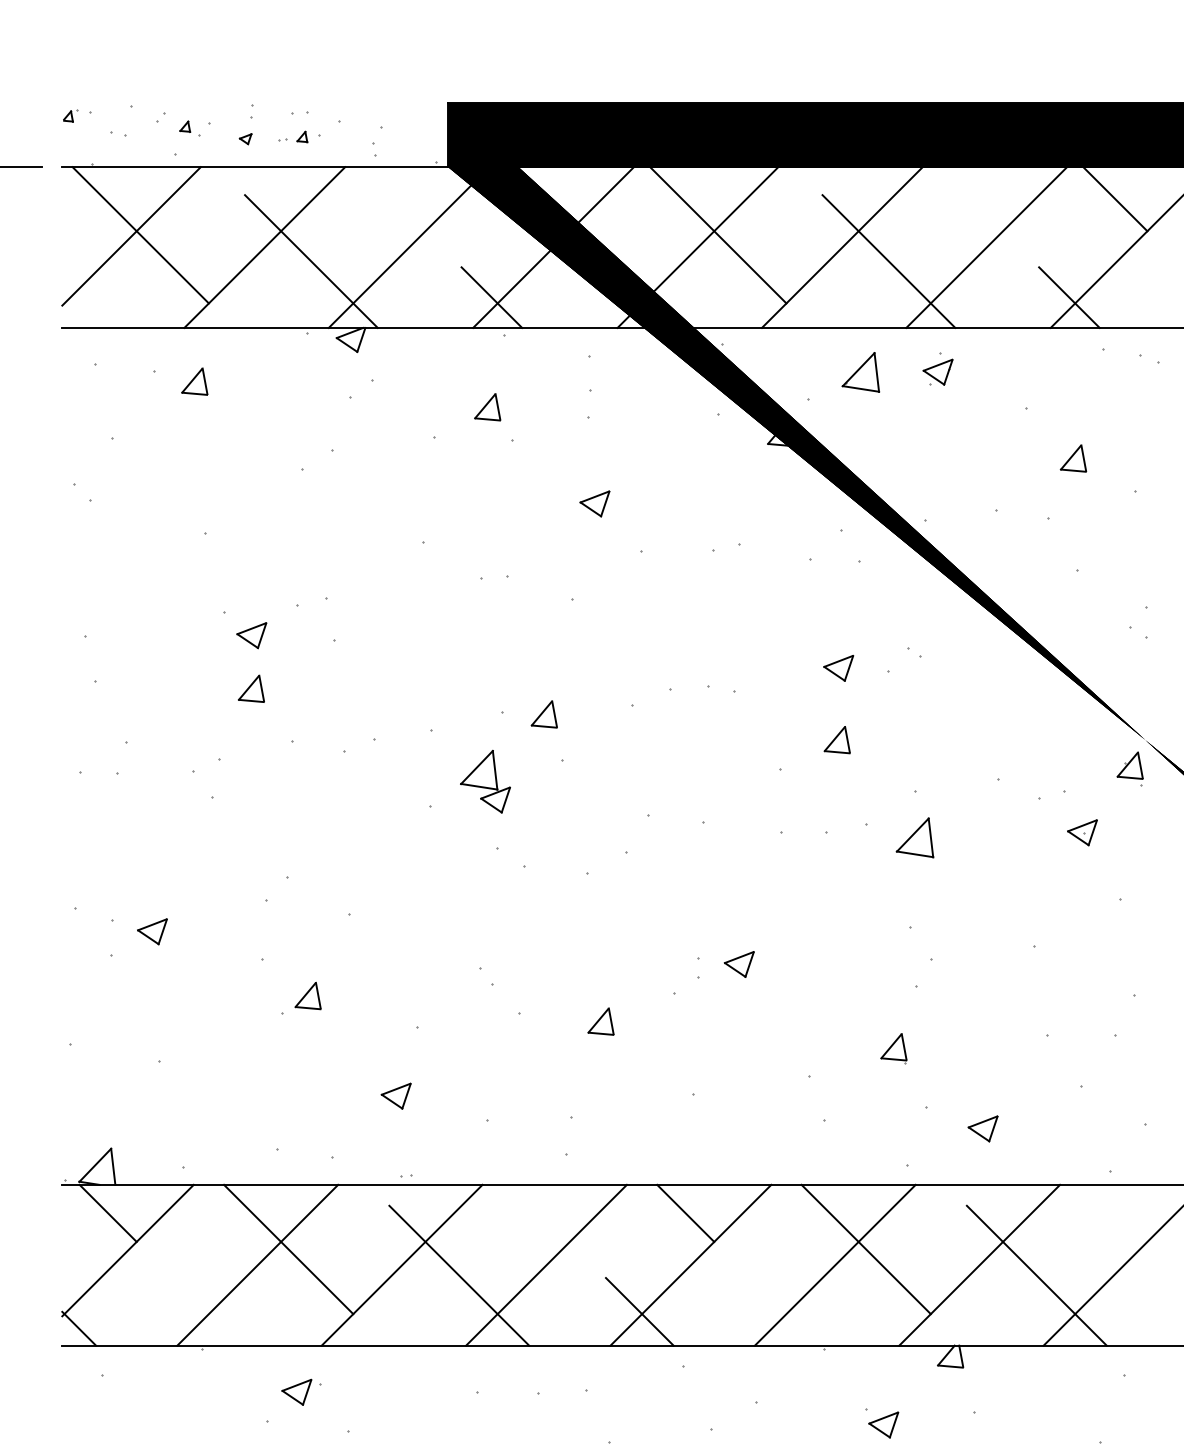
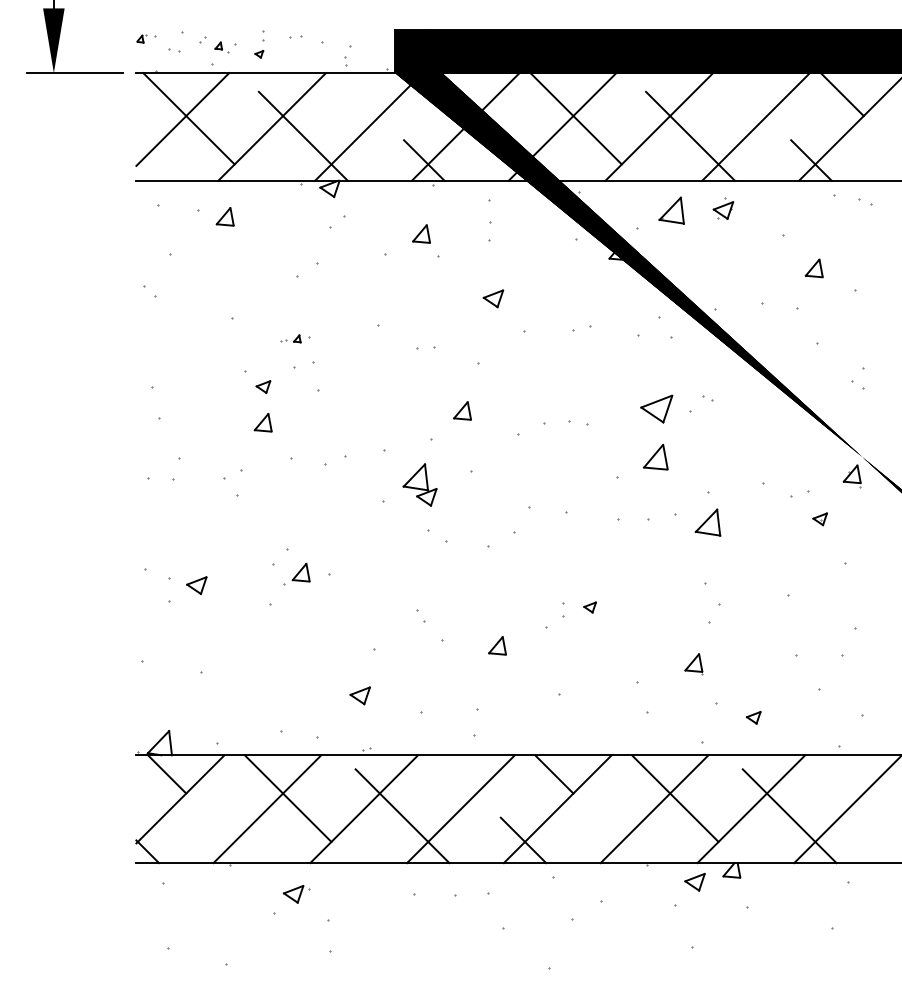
part: (299, 136) -> (295, 338), moved
part: (251, 634) -> (263, 386), size x0.7
part: (838, 667) -> (656, 408), size x1.6
part: (544, 713) -> (462, 410), moved
part: (836, 739) -> (655, 456), size x1.4
part: (1081, 833) -> (819, 519), size x0.7
part: (738, 964) -> (589, 607), size x0.6
part: (301, 998) -> (296, 574), moved
part: (982, 1128) -> (753, 717), size x0.7
part: (882, 1425) -> (694, 882), moved

